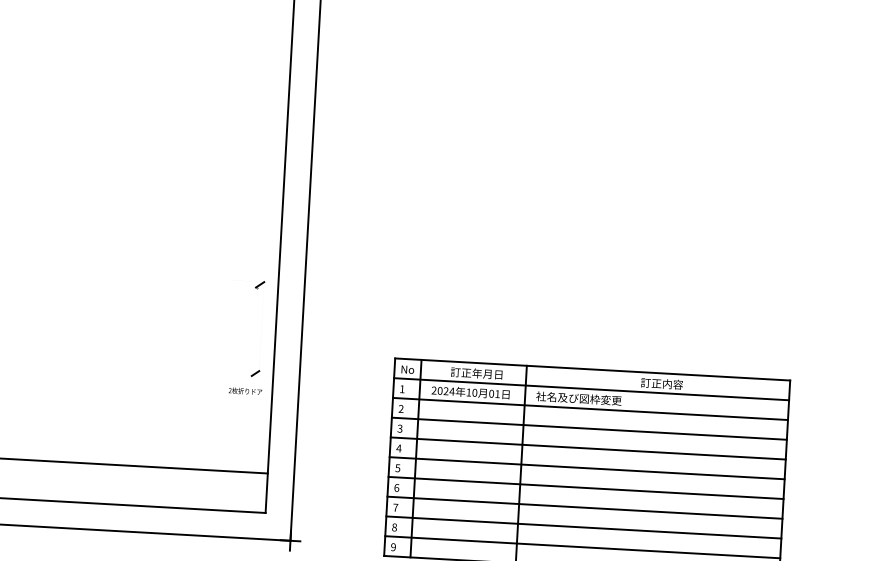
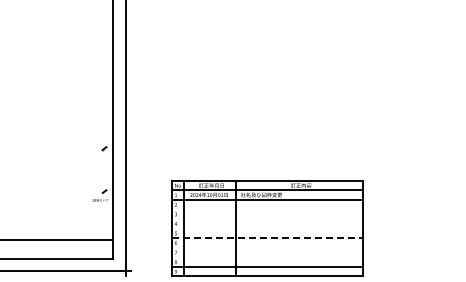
line: (589, 429) -> (267, 209), removed
line: (588, 447) -> (267, 218), removed
line: (587, 468) -> (267, 228), removed
line: (586, 486) -> (267, 237), solid -> dashed
line: (585, 507) -> (267, 247), removed
line: (584, 528) -> (267, 257), removed

